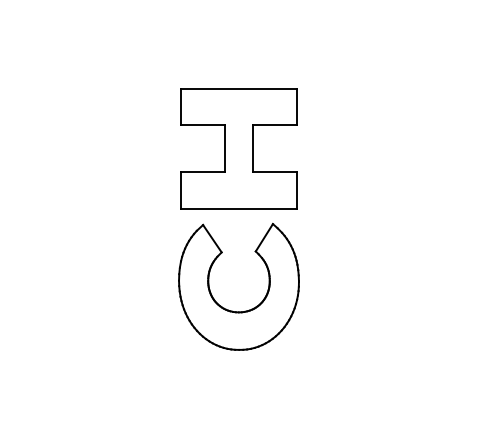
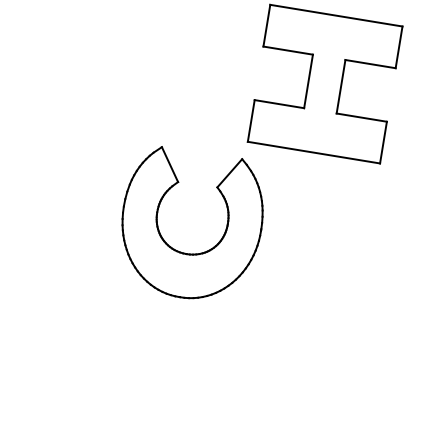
part: (232, 310) -> (179, 250), moved

